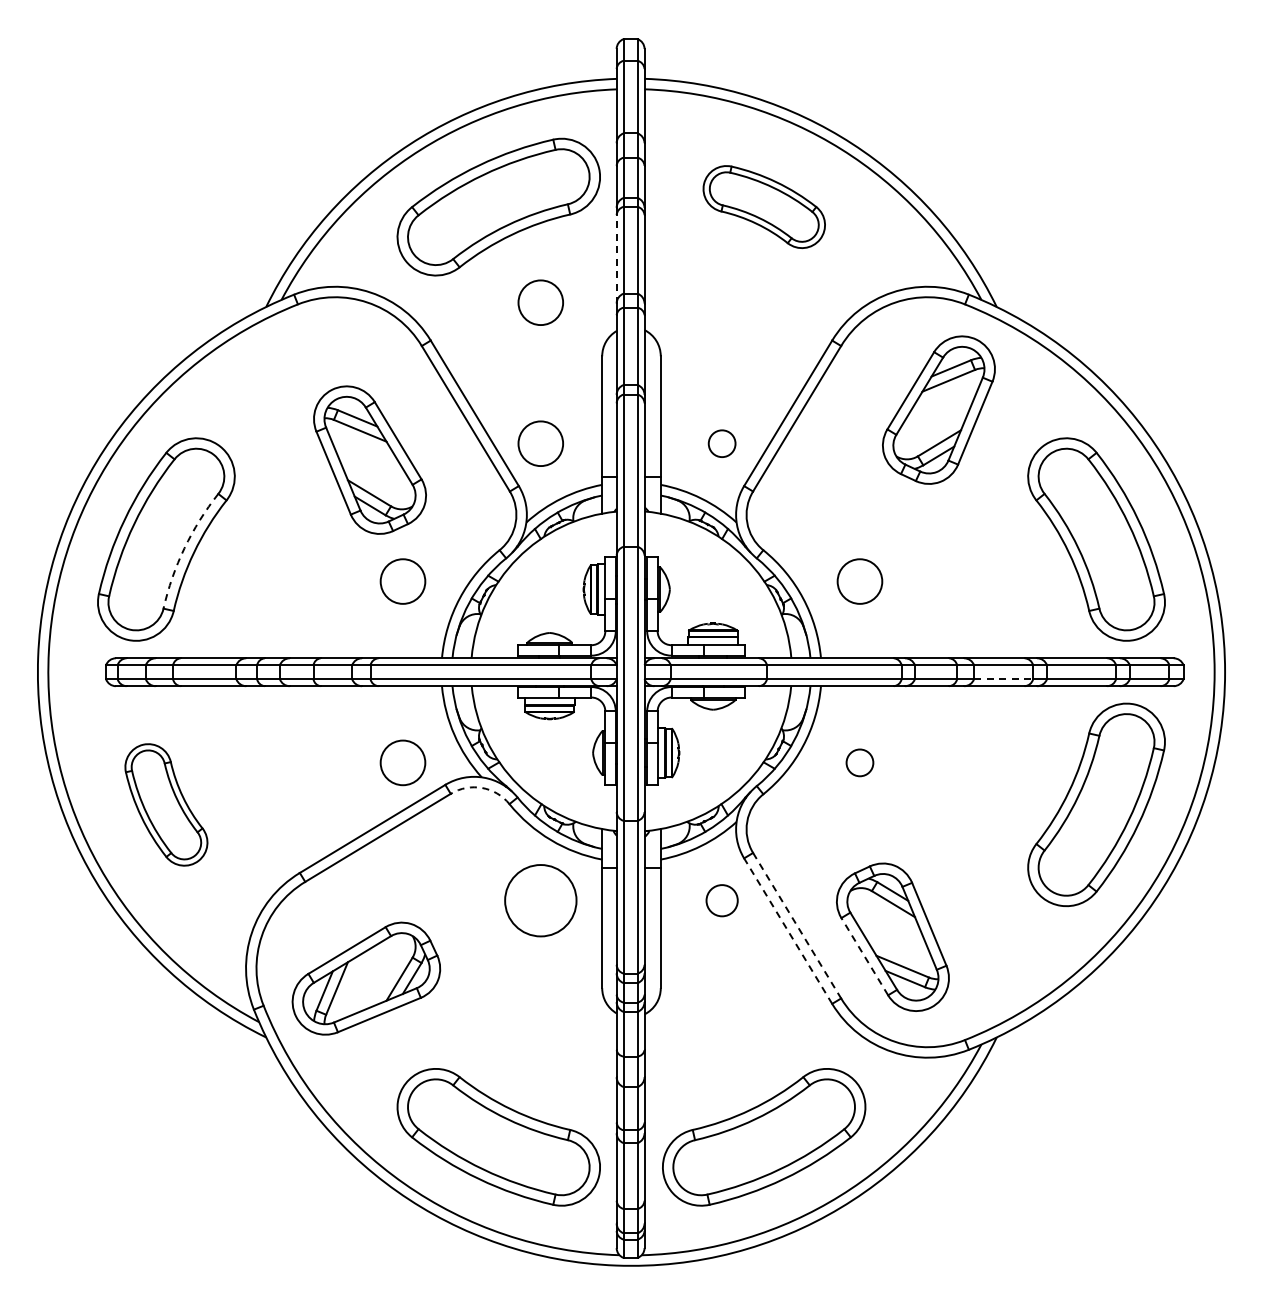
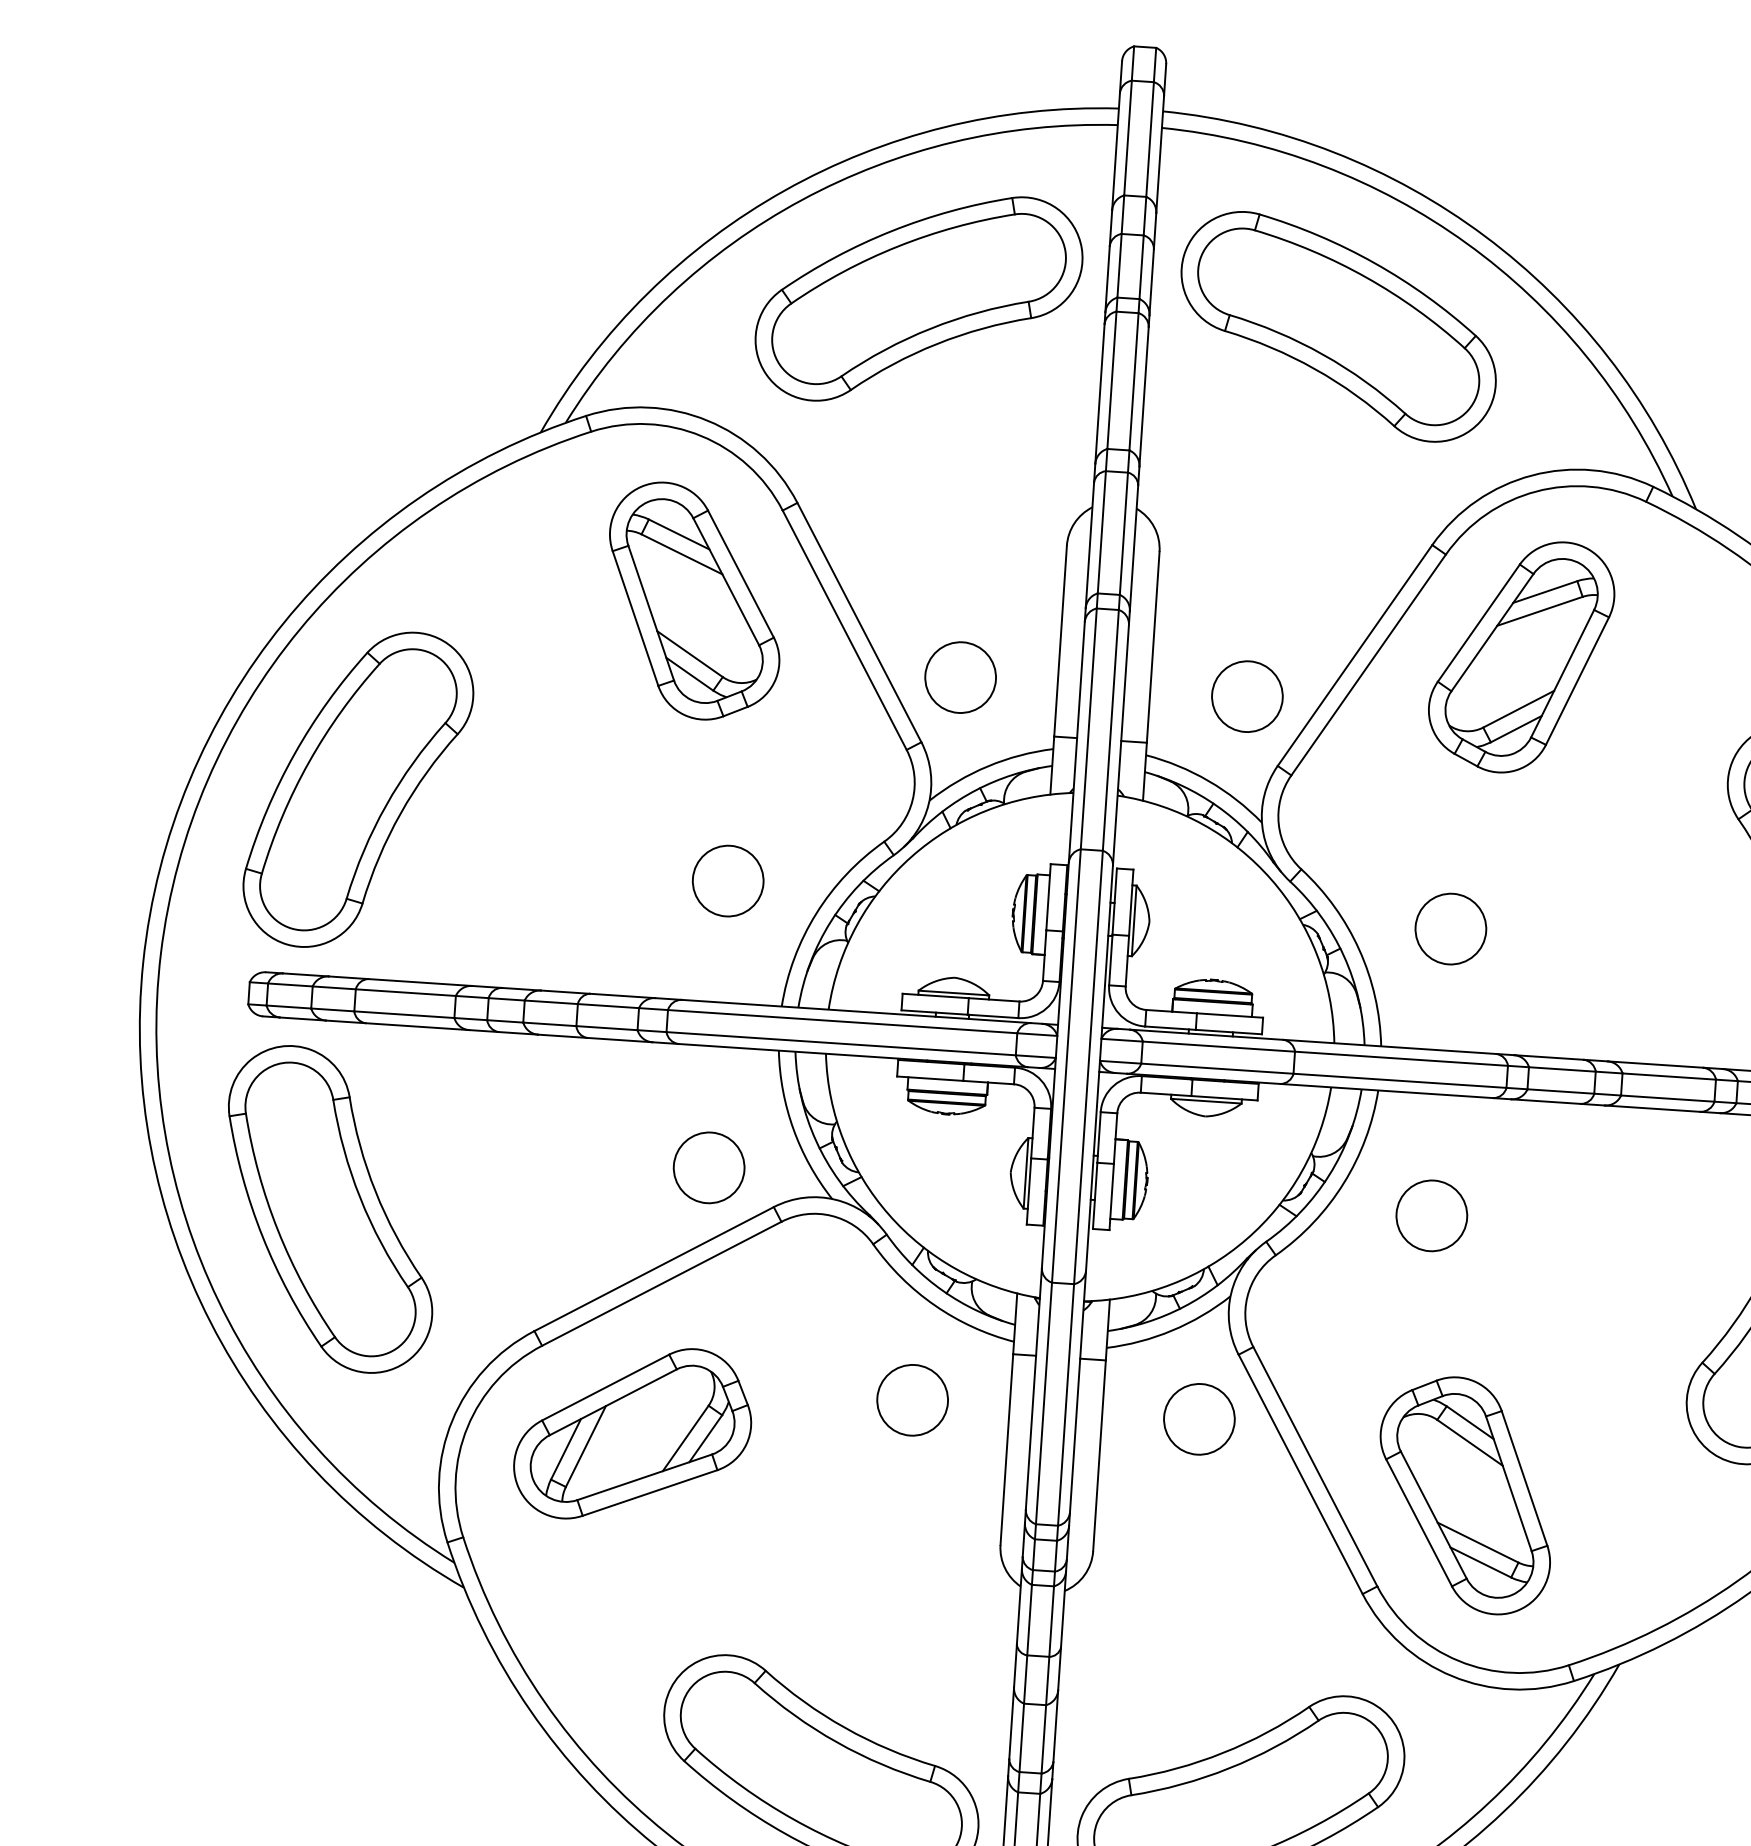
part: (764, 206) -> (1339, 325), size x1.67
line: (616, 258) -> (1099, 392), dashed -> solid
circle: (540, 302) -> (974, 454), removed
part: (938, 409) -> (1520, 655), moved
circle: (721, 443) -> (1246, 696), size x1.67
part: (369, 459) -> (693, 600), moved
arc: (184, 548) -> (386, 805), dashed -> solid
line: (1003, 679) -> (1667, 1099), dashed -> solid
circle: (859, 762) -> (1431, 1215), size x1.67
arc: (482, 787) -> (832, 1215), dashed -> solid
part: (166, 804) -> (330, 1208), size x1.67
circle: (540, 900) -> (912, 1399), size x0.62
circle: (721, 900) -> (1198, 1418), size x1.43
line: (797, 926) -> (1315, 1468), dashed -> solid
line: (787, 930) -> (1299, 1473), dashed -> solid
line: (864, 956) -> (1418, 1522), dashed -> solid
part: (366, 978) -> (633, 1433), moved

